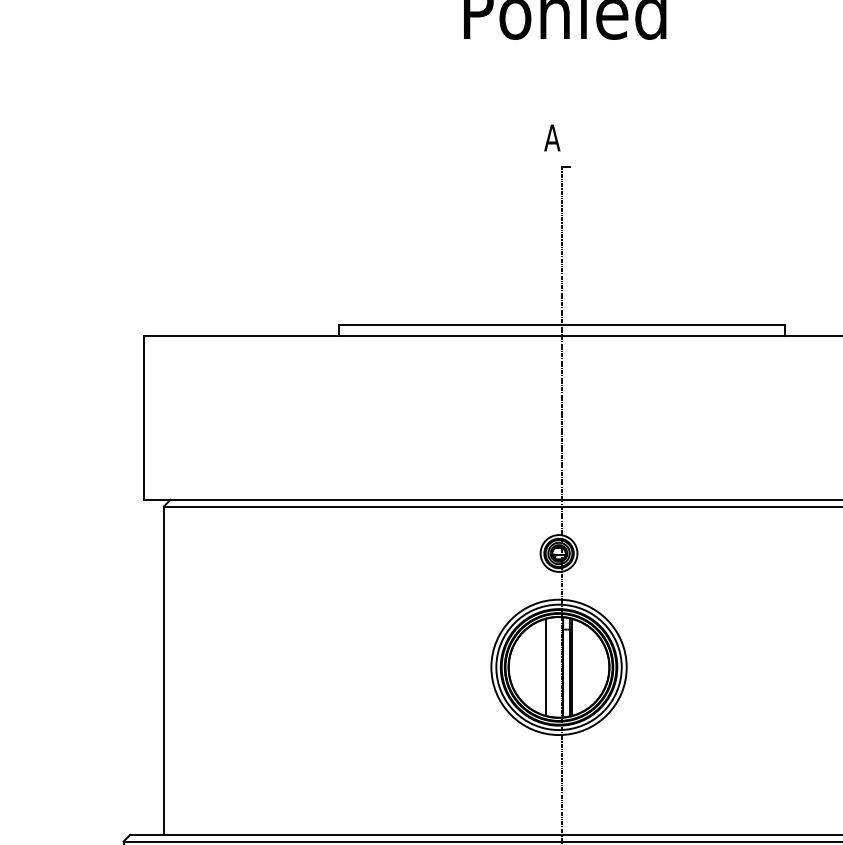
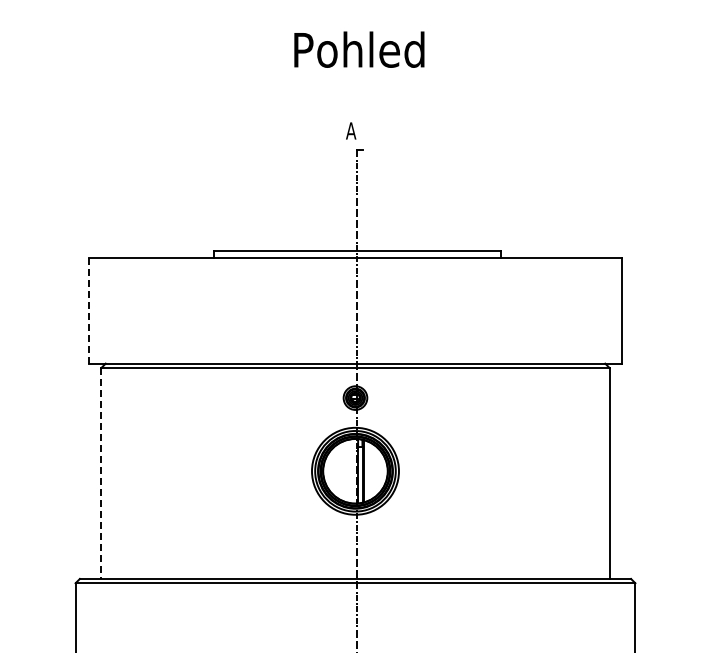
line: (143, 417) -> (88, 310), solid -> dashed
line: (545, 667) -> (346, 471), removed
line: (163, 670) -> (101, 473), solid -> dashed

